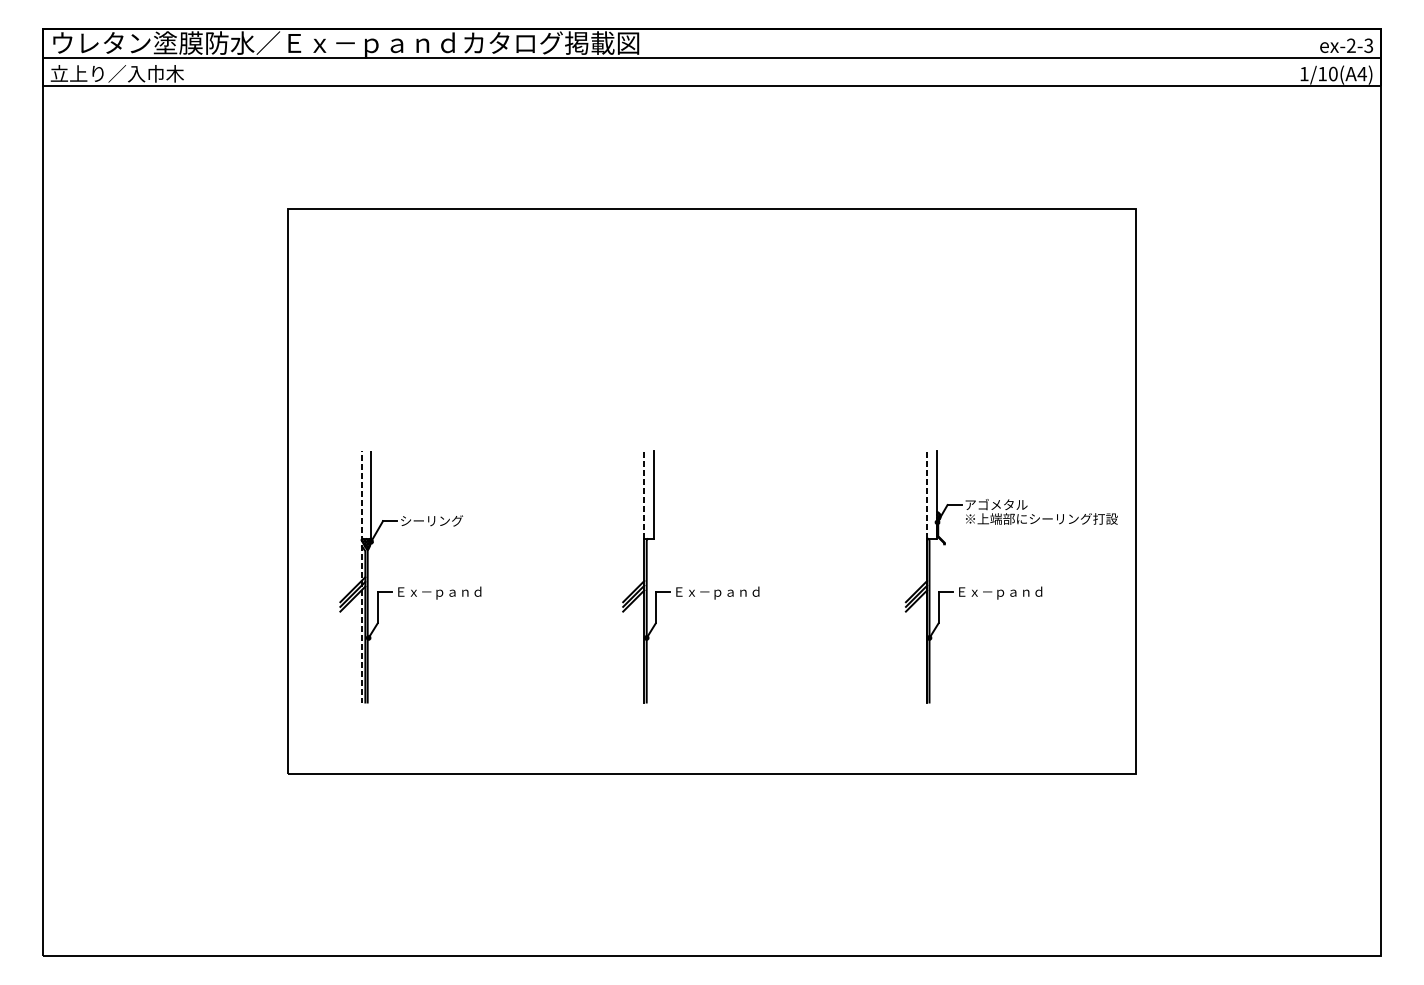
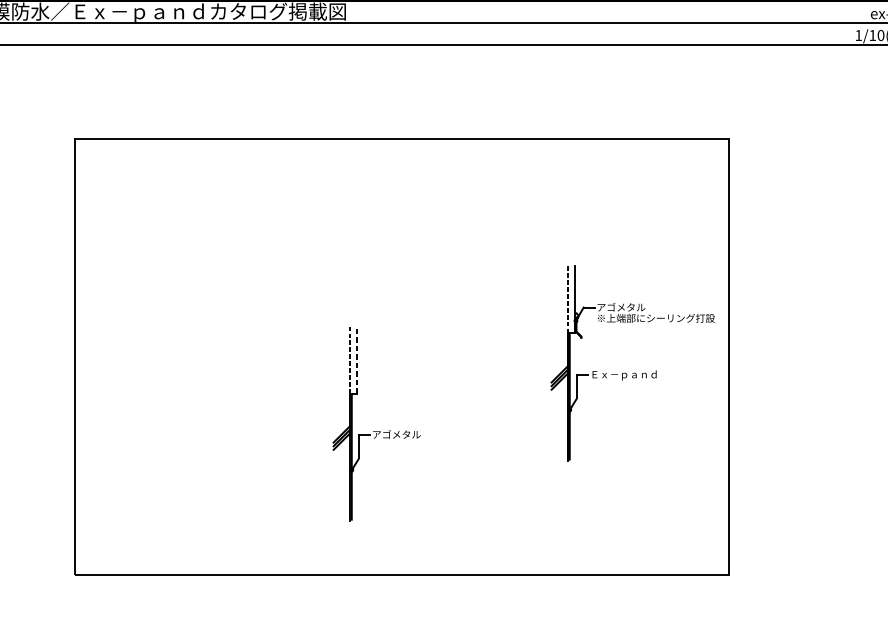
line: (653, 494) -> (357, 359), solid -> dashed
part: (404, 587) -> (165, 431), removed
part: (1012, 589) -> (633, 372), moved
text: (716, 592) -> (405, 435), Ｅｘ－ｐａｎｄ -> アゴメタル

